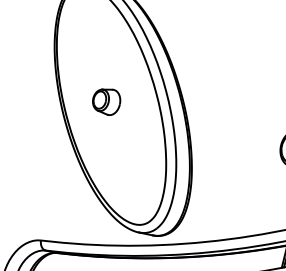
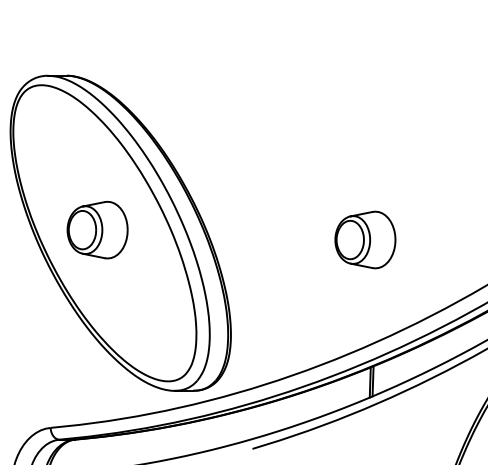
part: (106, 101) -> (97, 229), size x1.67

